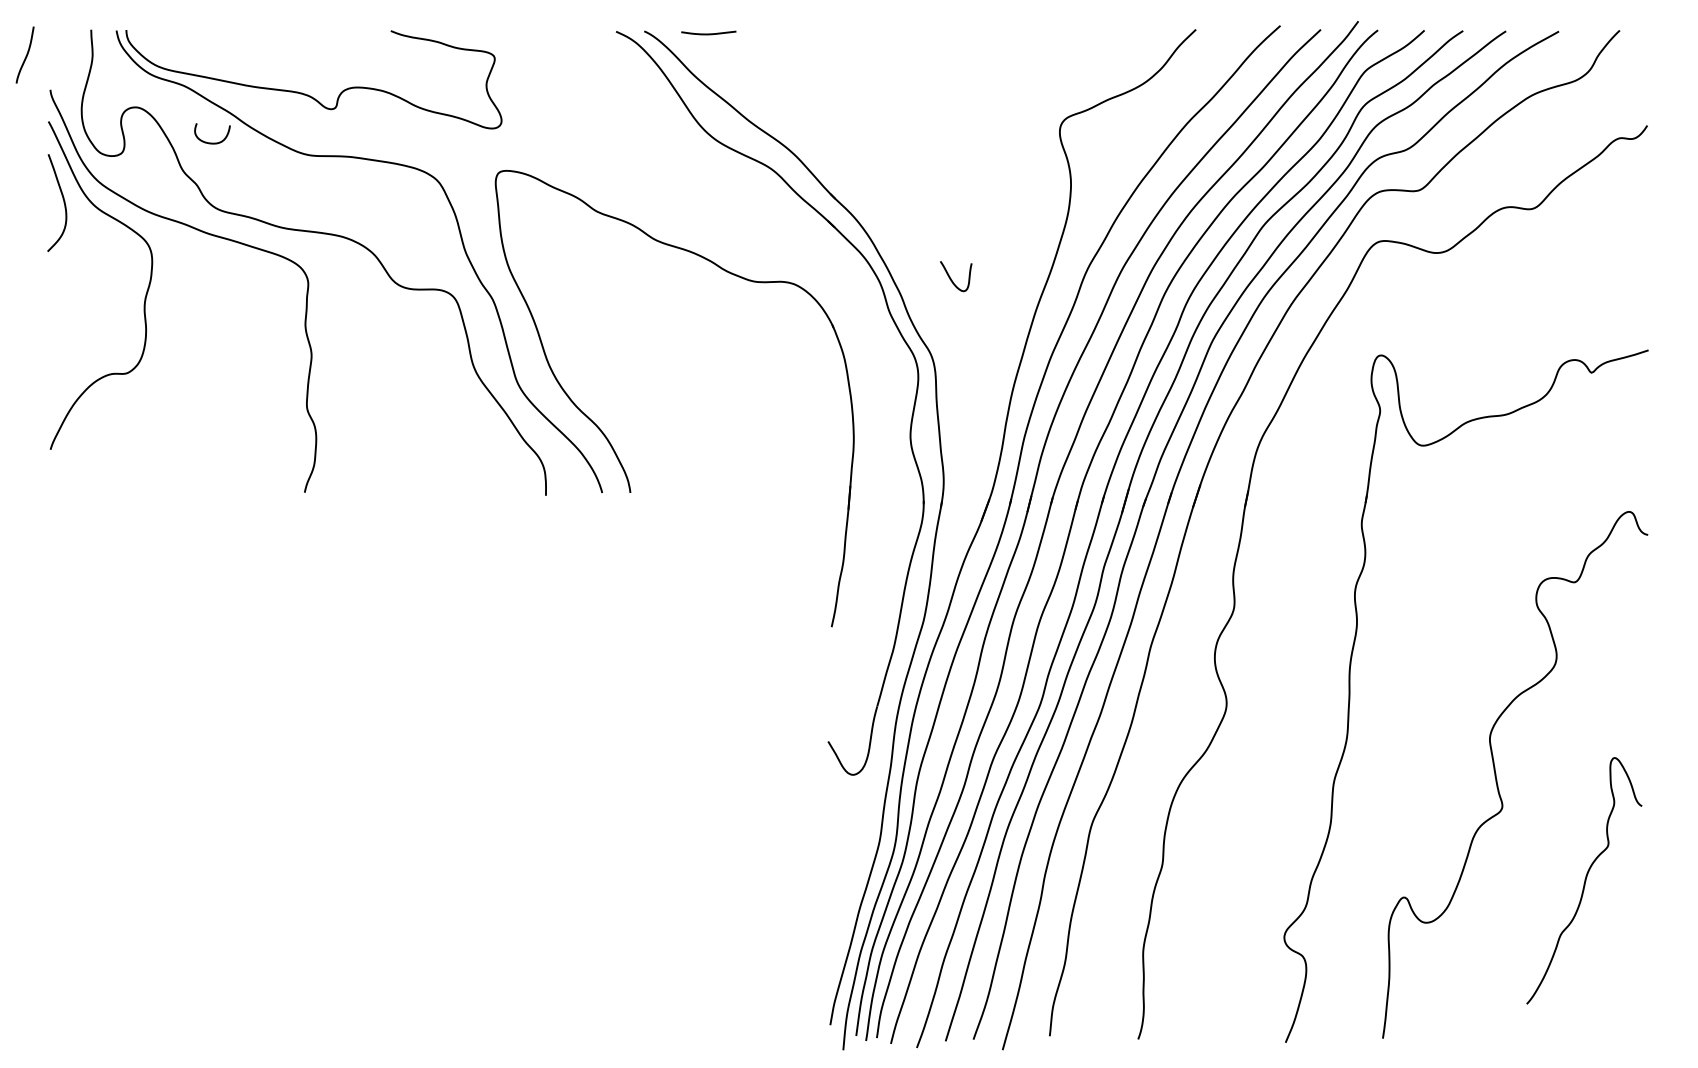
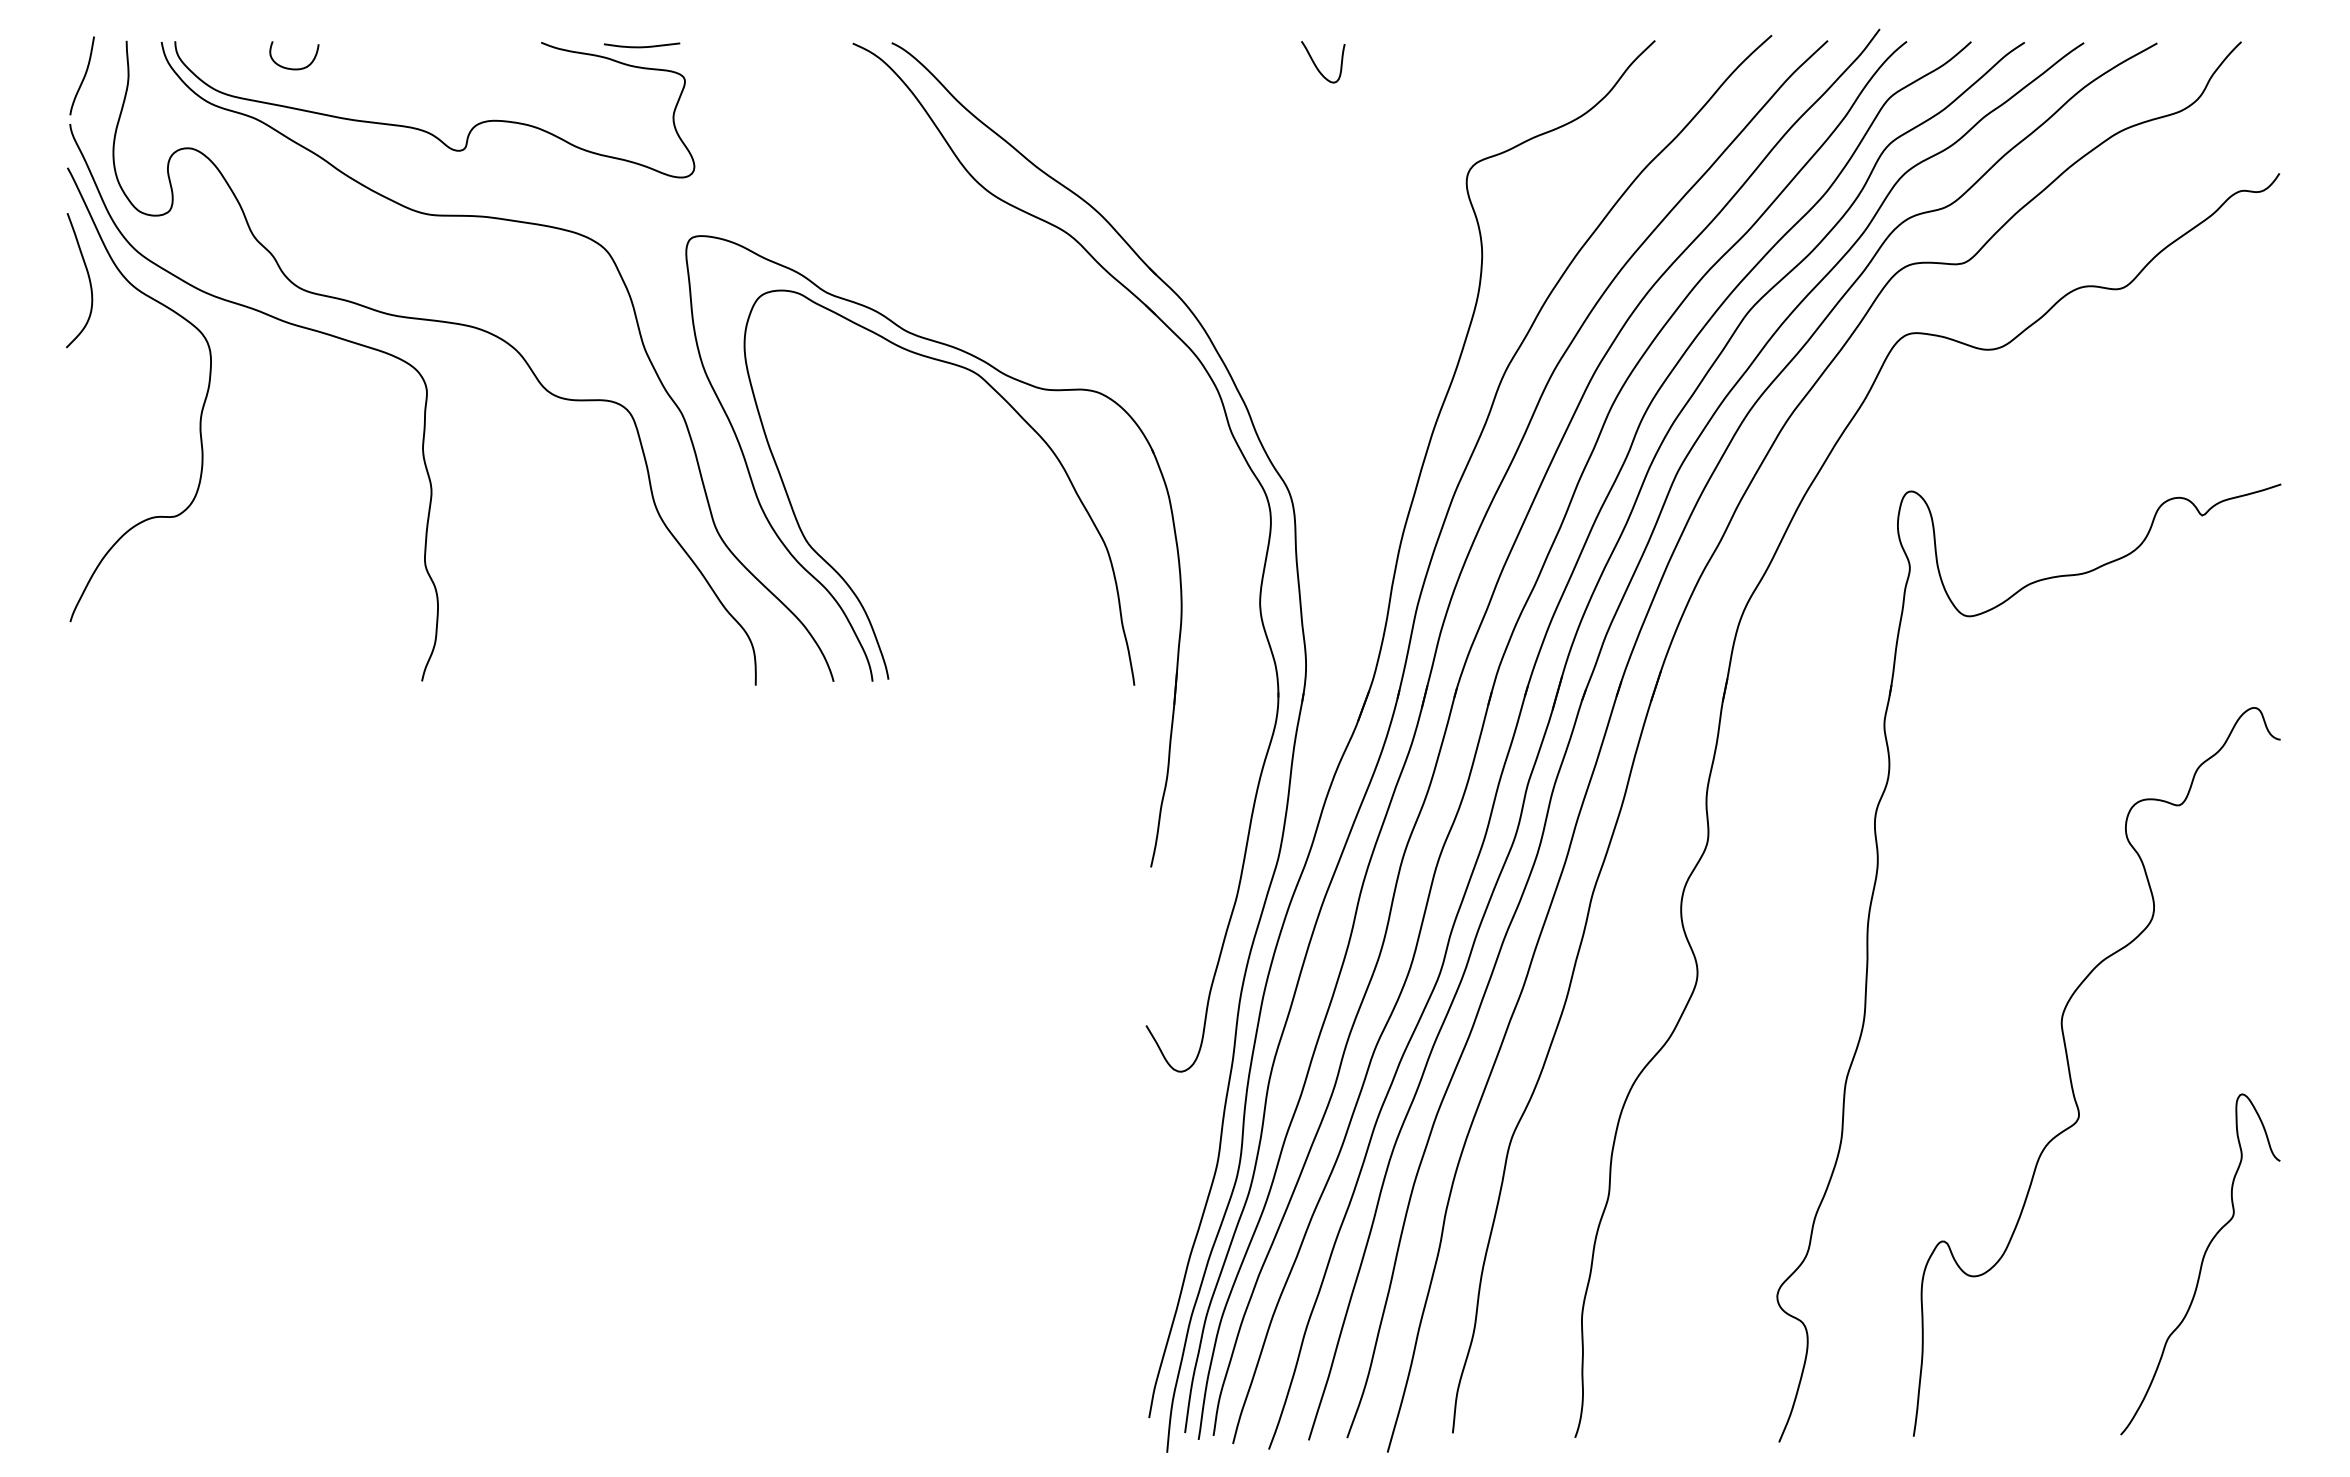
curve: (708, 33) -> (641, 46), moved
curve: (26, 55) -> (83, 76), moved
curve: (212, 142) -> (294, 68), moved
curve: (951, 279) -> (1317, 66), moved
curve: (732, 297) -> (1014, 411), added
curve: (1584, 880) -> (2200, 1264), moved

